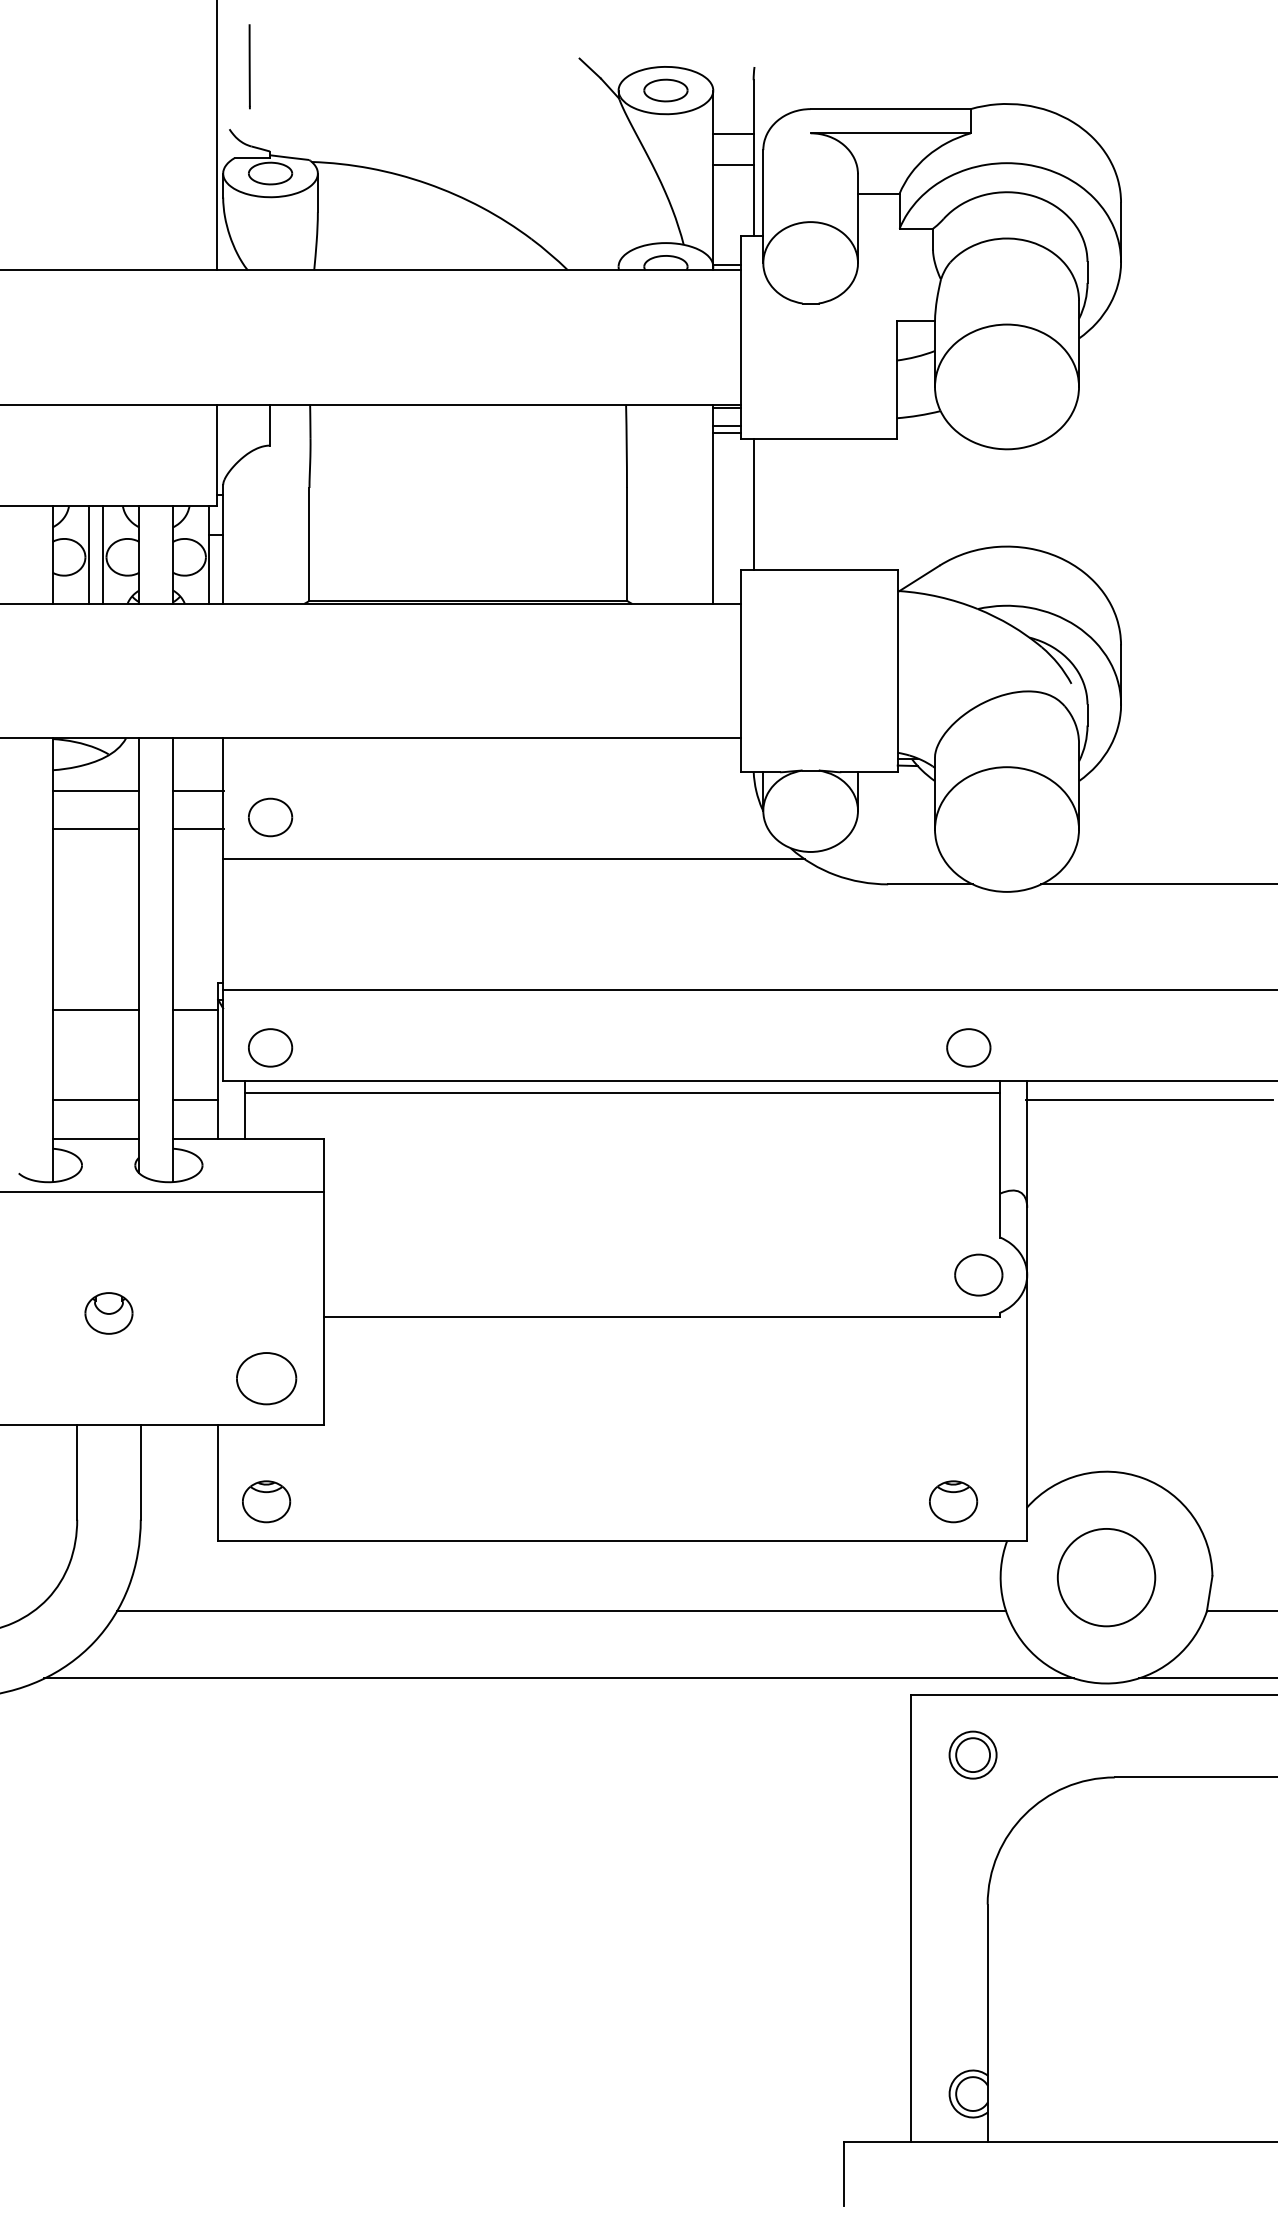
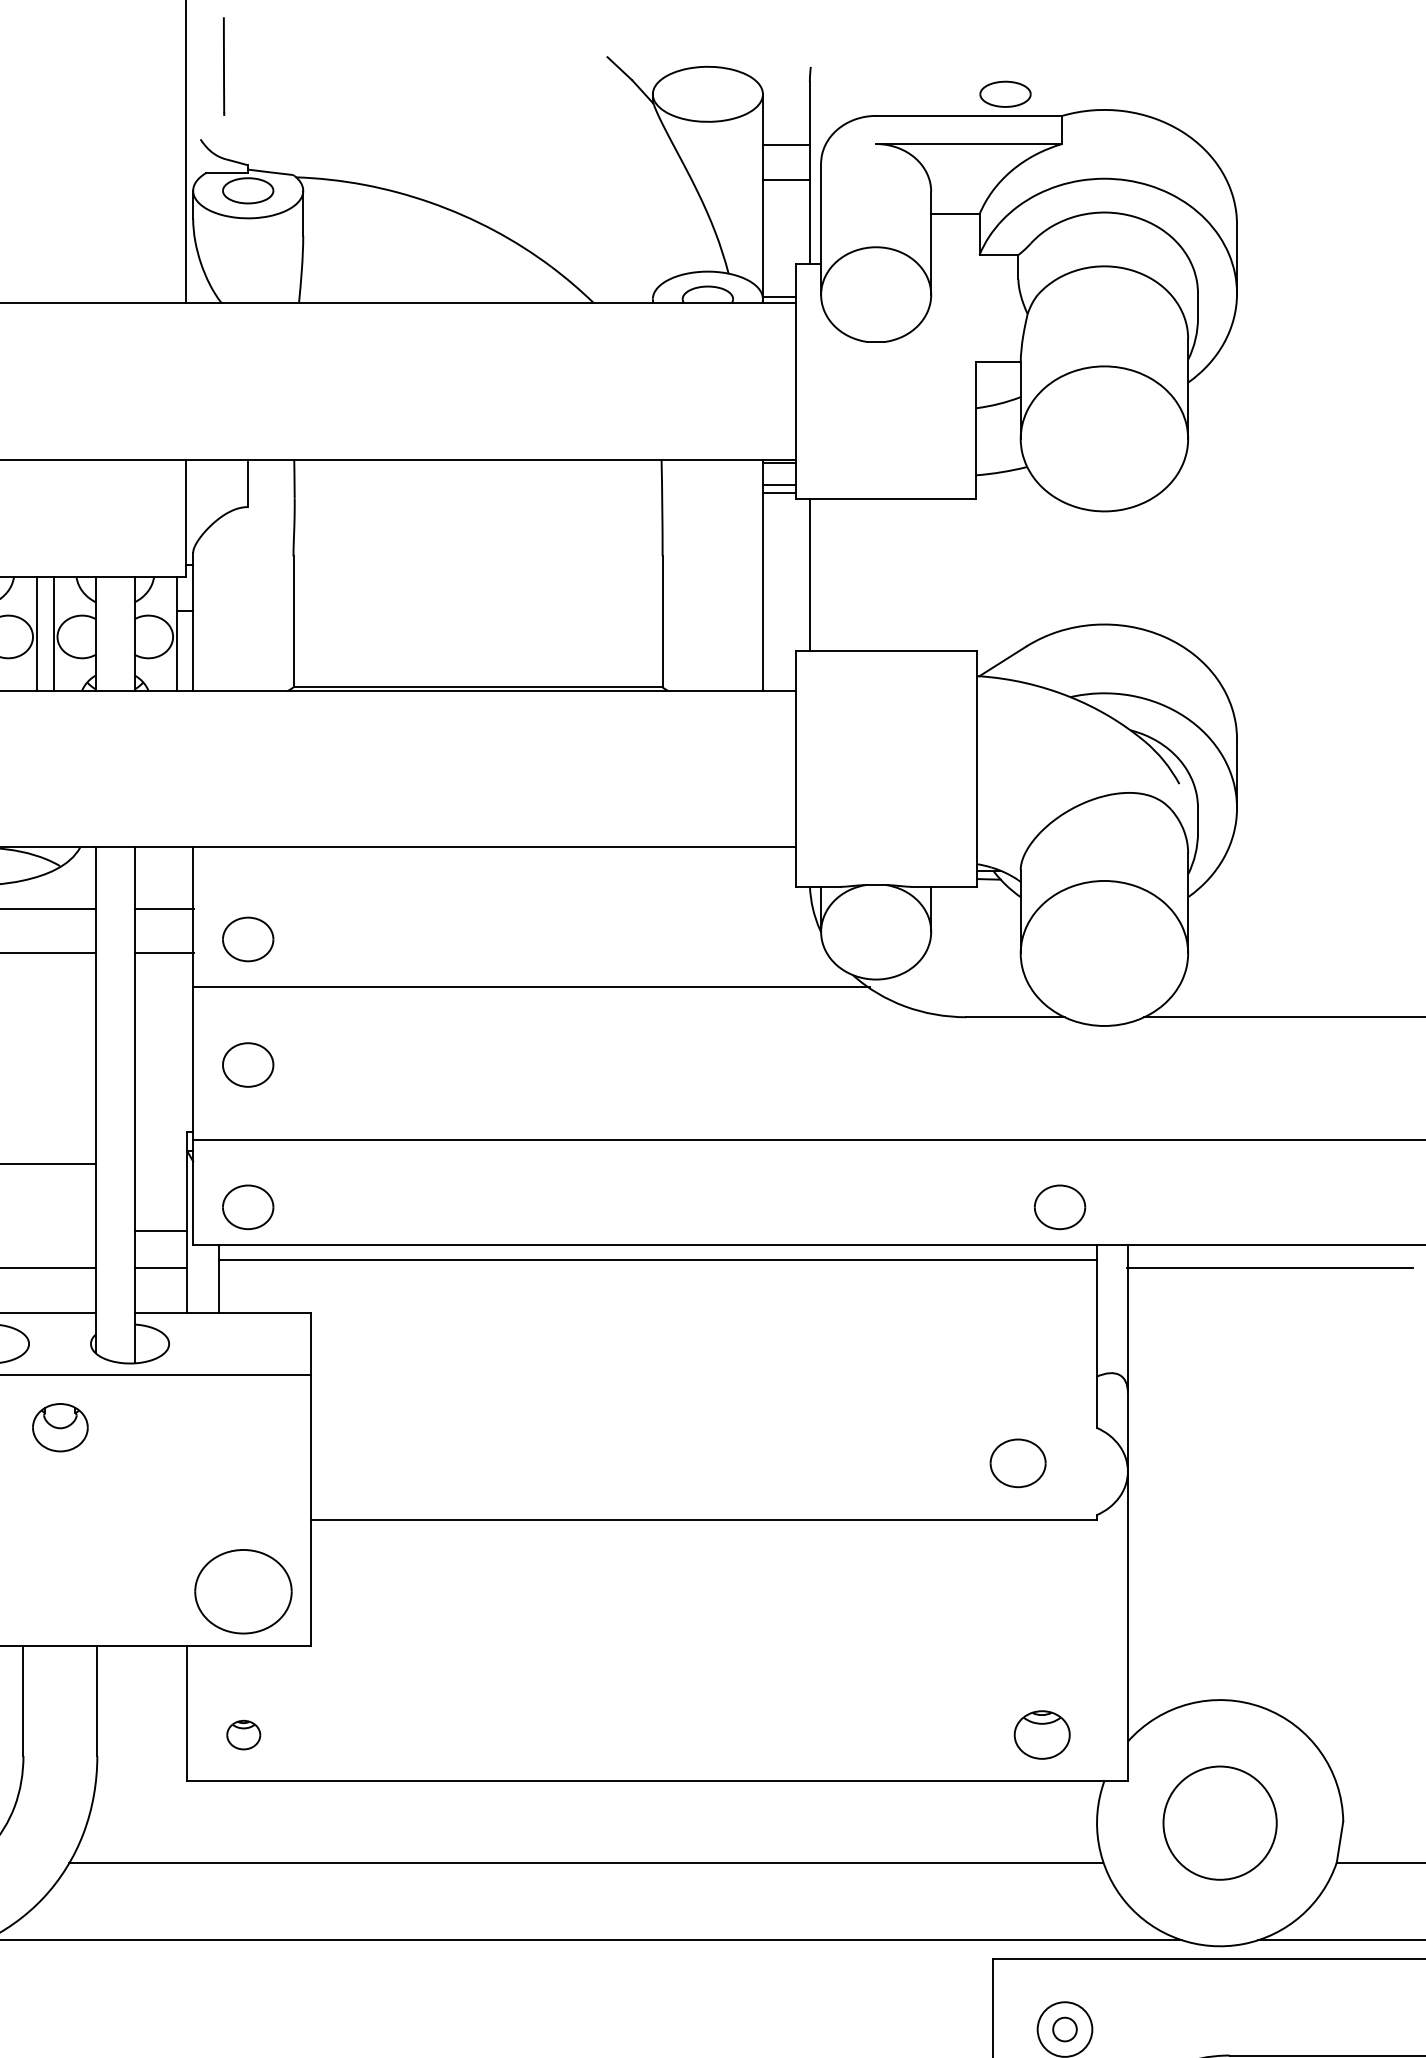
part: (665, 90) -> (1005, 94), moved
part: (270, 925) -> (248, 1065), added
line: (195, 1010) -> (160, 1231), moved
part: (978, 1274) -> (1017, 1462), moved
part: (108, 1313) -> (59, 1427), moved
part: (266, 1378) -> (243, 1591), size x1.4
part: (266, 1501) -> (243, 1734), size x0.6
circle: (973, 1755) -> (1065, 2029), size x0.6

